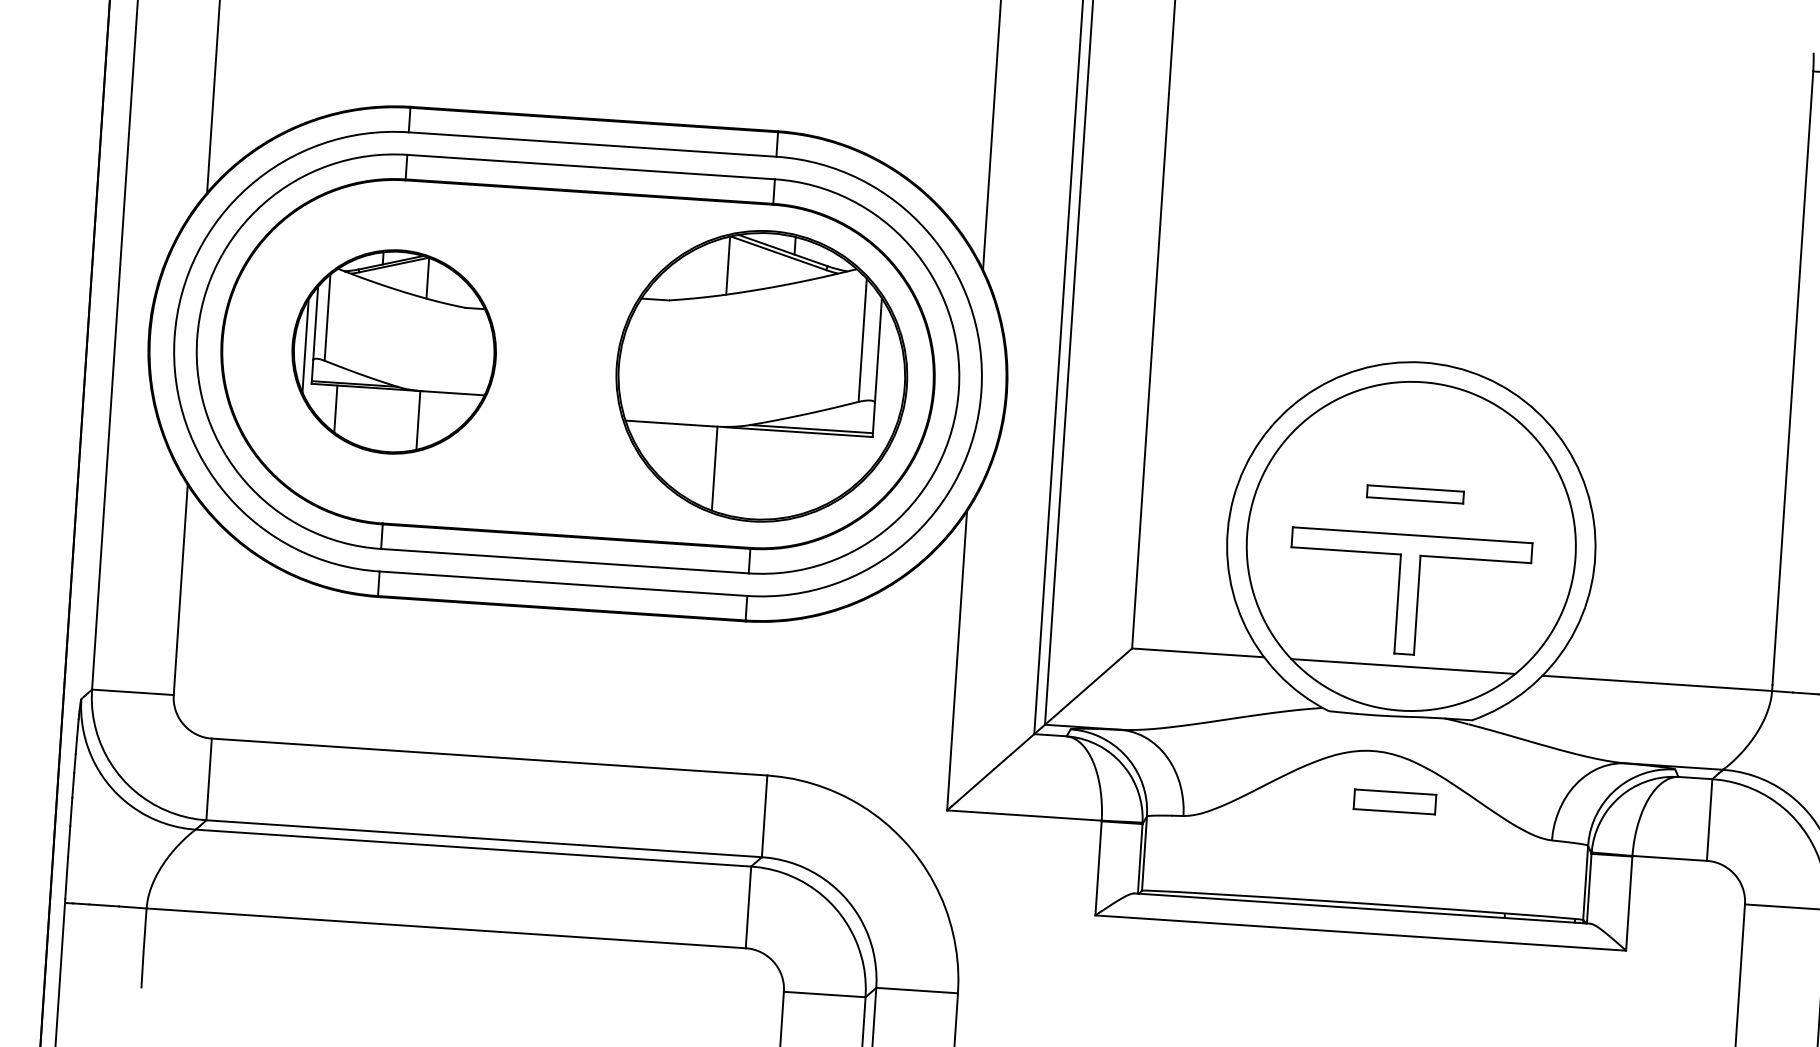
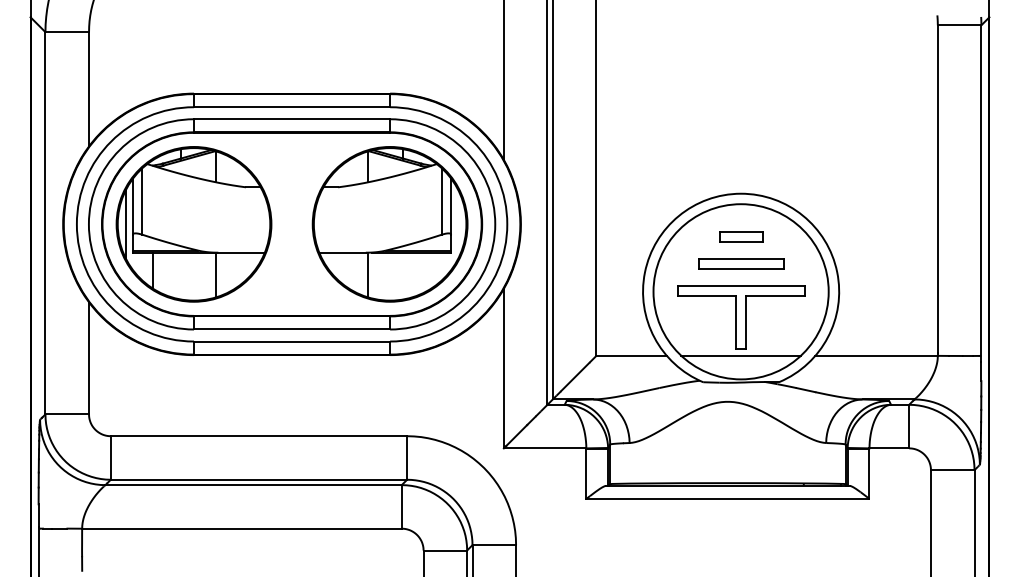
part: (393, 352) -> (193, 224), size x1.43
part: (1415, 493) -> (741, 263), size x1.67
part: (1395, 800) -> (741, 236), moved

